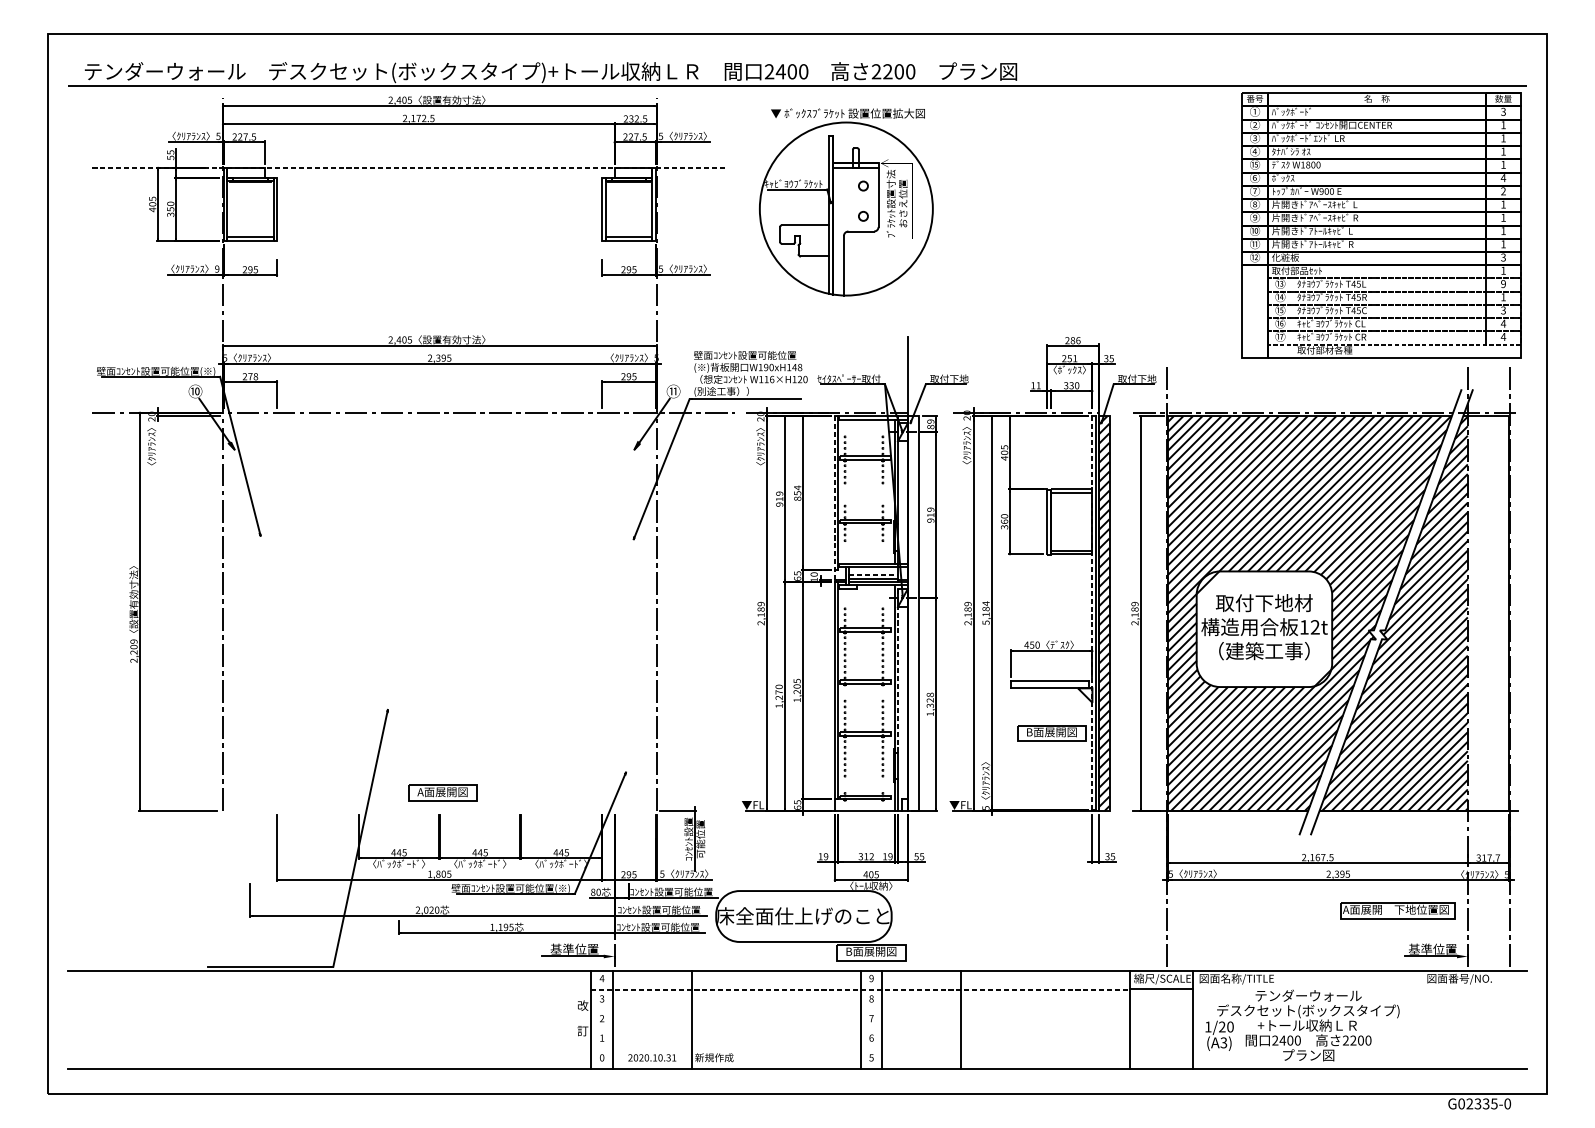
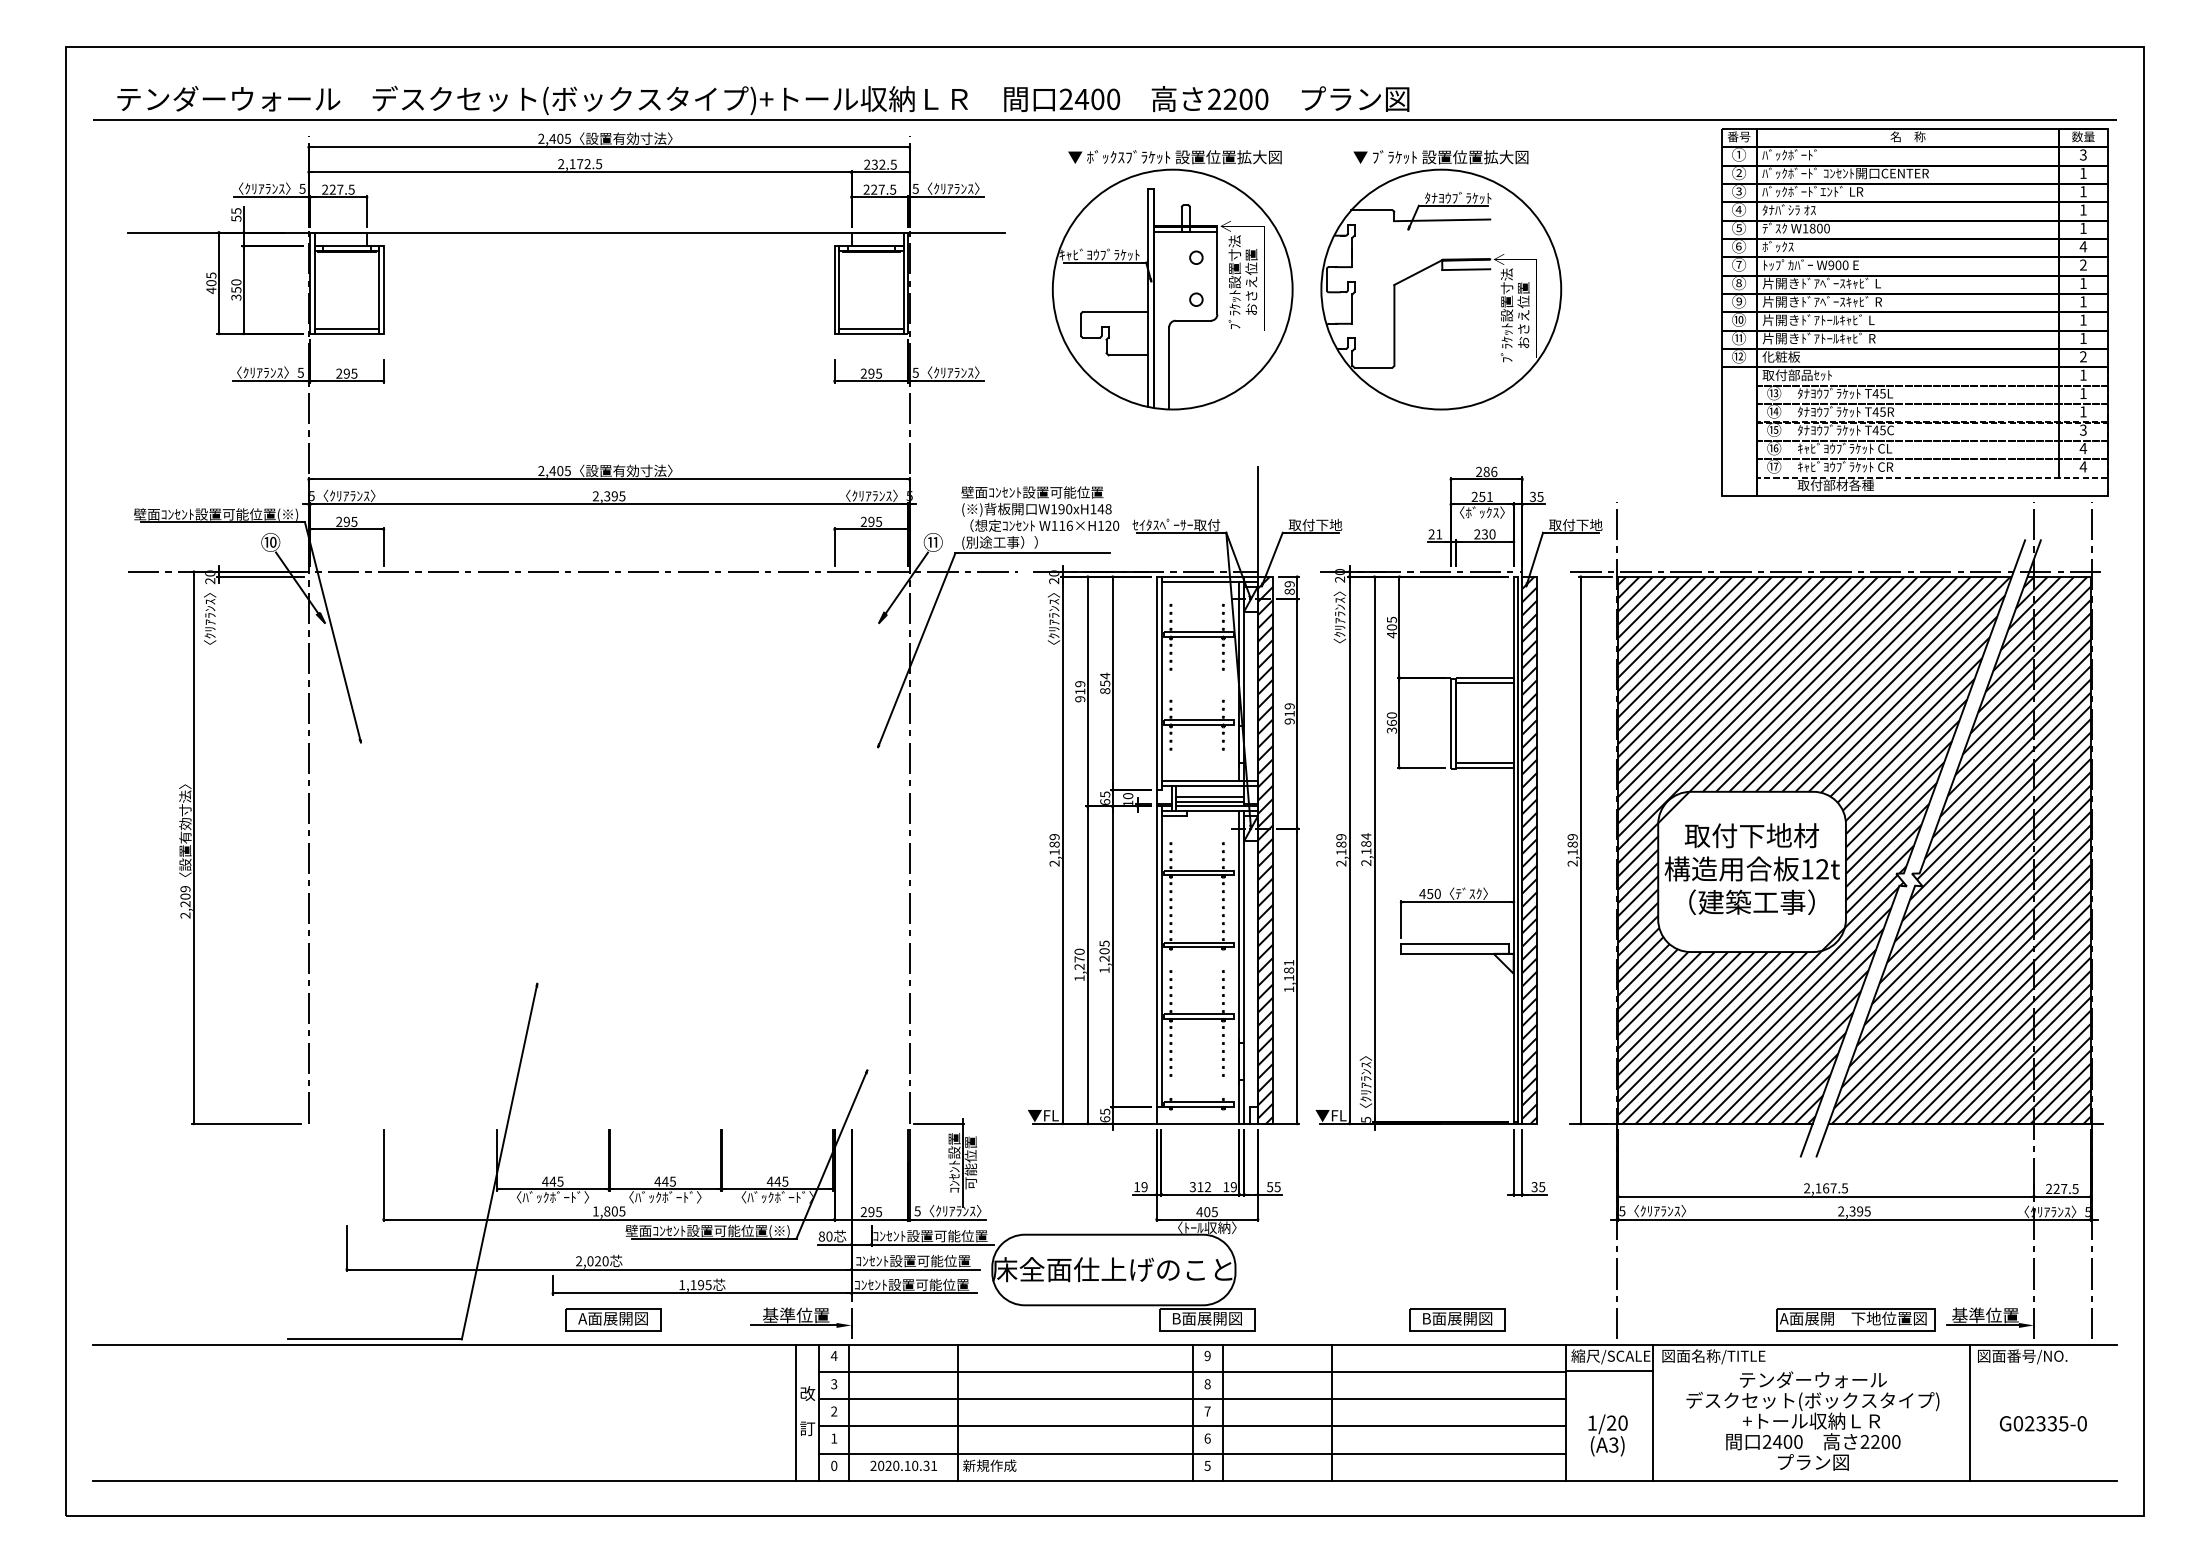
text: (1254, 164) -> (1738, 228), ⑮ -> ⑤
line: (408, 167) -> (566, 232), dashed -> solid
part: (1040, 202) -> (1441, 280), added
text: (1503, 258) -> (2083, 357), 3 -> 2
text: (216, 268) -> (300, 372), 9 -> 5
text: (1503, 284) -> (2083, 393), 9 -> 1
text: (253, 376) -> (350, 521), 278 -> 295
text: (1033, 385) -> (1431, 534), 11 -> 21
text: (1066, 385) -> (1477, 534), 330 -> 230
line: (834, 498) -> (1156, 690), dashed -> solid
line: (873, 574) -> (1210, 796), dashed -> solid
hatch: (912, 613) -> (1264, 849), added
line: (1092, 613) -> (1513, 849), dashed -> solid
hatch: (1487, 613) -> (2061, 849), added
text: (986, 622) -> (1366, 862), 5,184 -> 2,184
line: (898, 669) -> (1244, 927), dashed -> solid
text: (930, 700) -> (1289, 970), 1,328 -> 1,181
part: (1051, 732) -> (1457, 1319), moved
part: (442, 792) -> (613, 1319), moved
text: (1488, 857) -> (2062, 1188), 317.7 -> 227.5
part: (1397, 910) -> (1855, 1319), moved
line: (861, 989) -> (1193, 1371), dashed -> solid
line: (860, 1009) -> (1192, 1399), added
line: (574, 1019) -> (796, 1412), added
line: (1421, 1019) -> (1969, 1412), added
line: (860, 1029) -> (1192, 1426), added
text: (1219, 1035) -> (1607, 1435), moved
line: (860, 1048) -> (1192, 1453), added
text: (1479, 1103) -> (2043, 1423), moved

